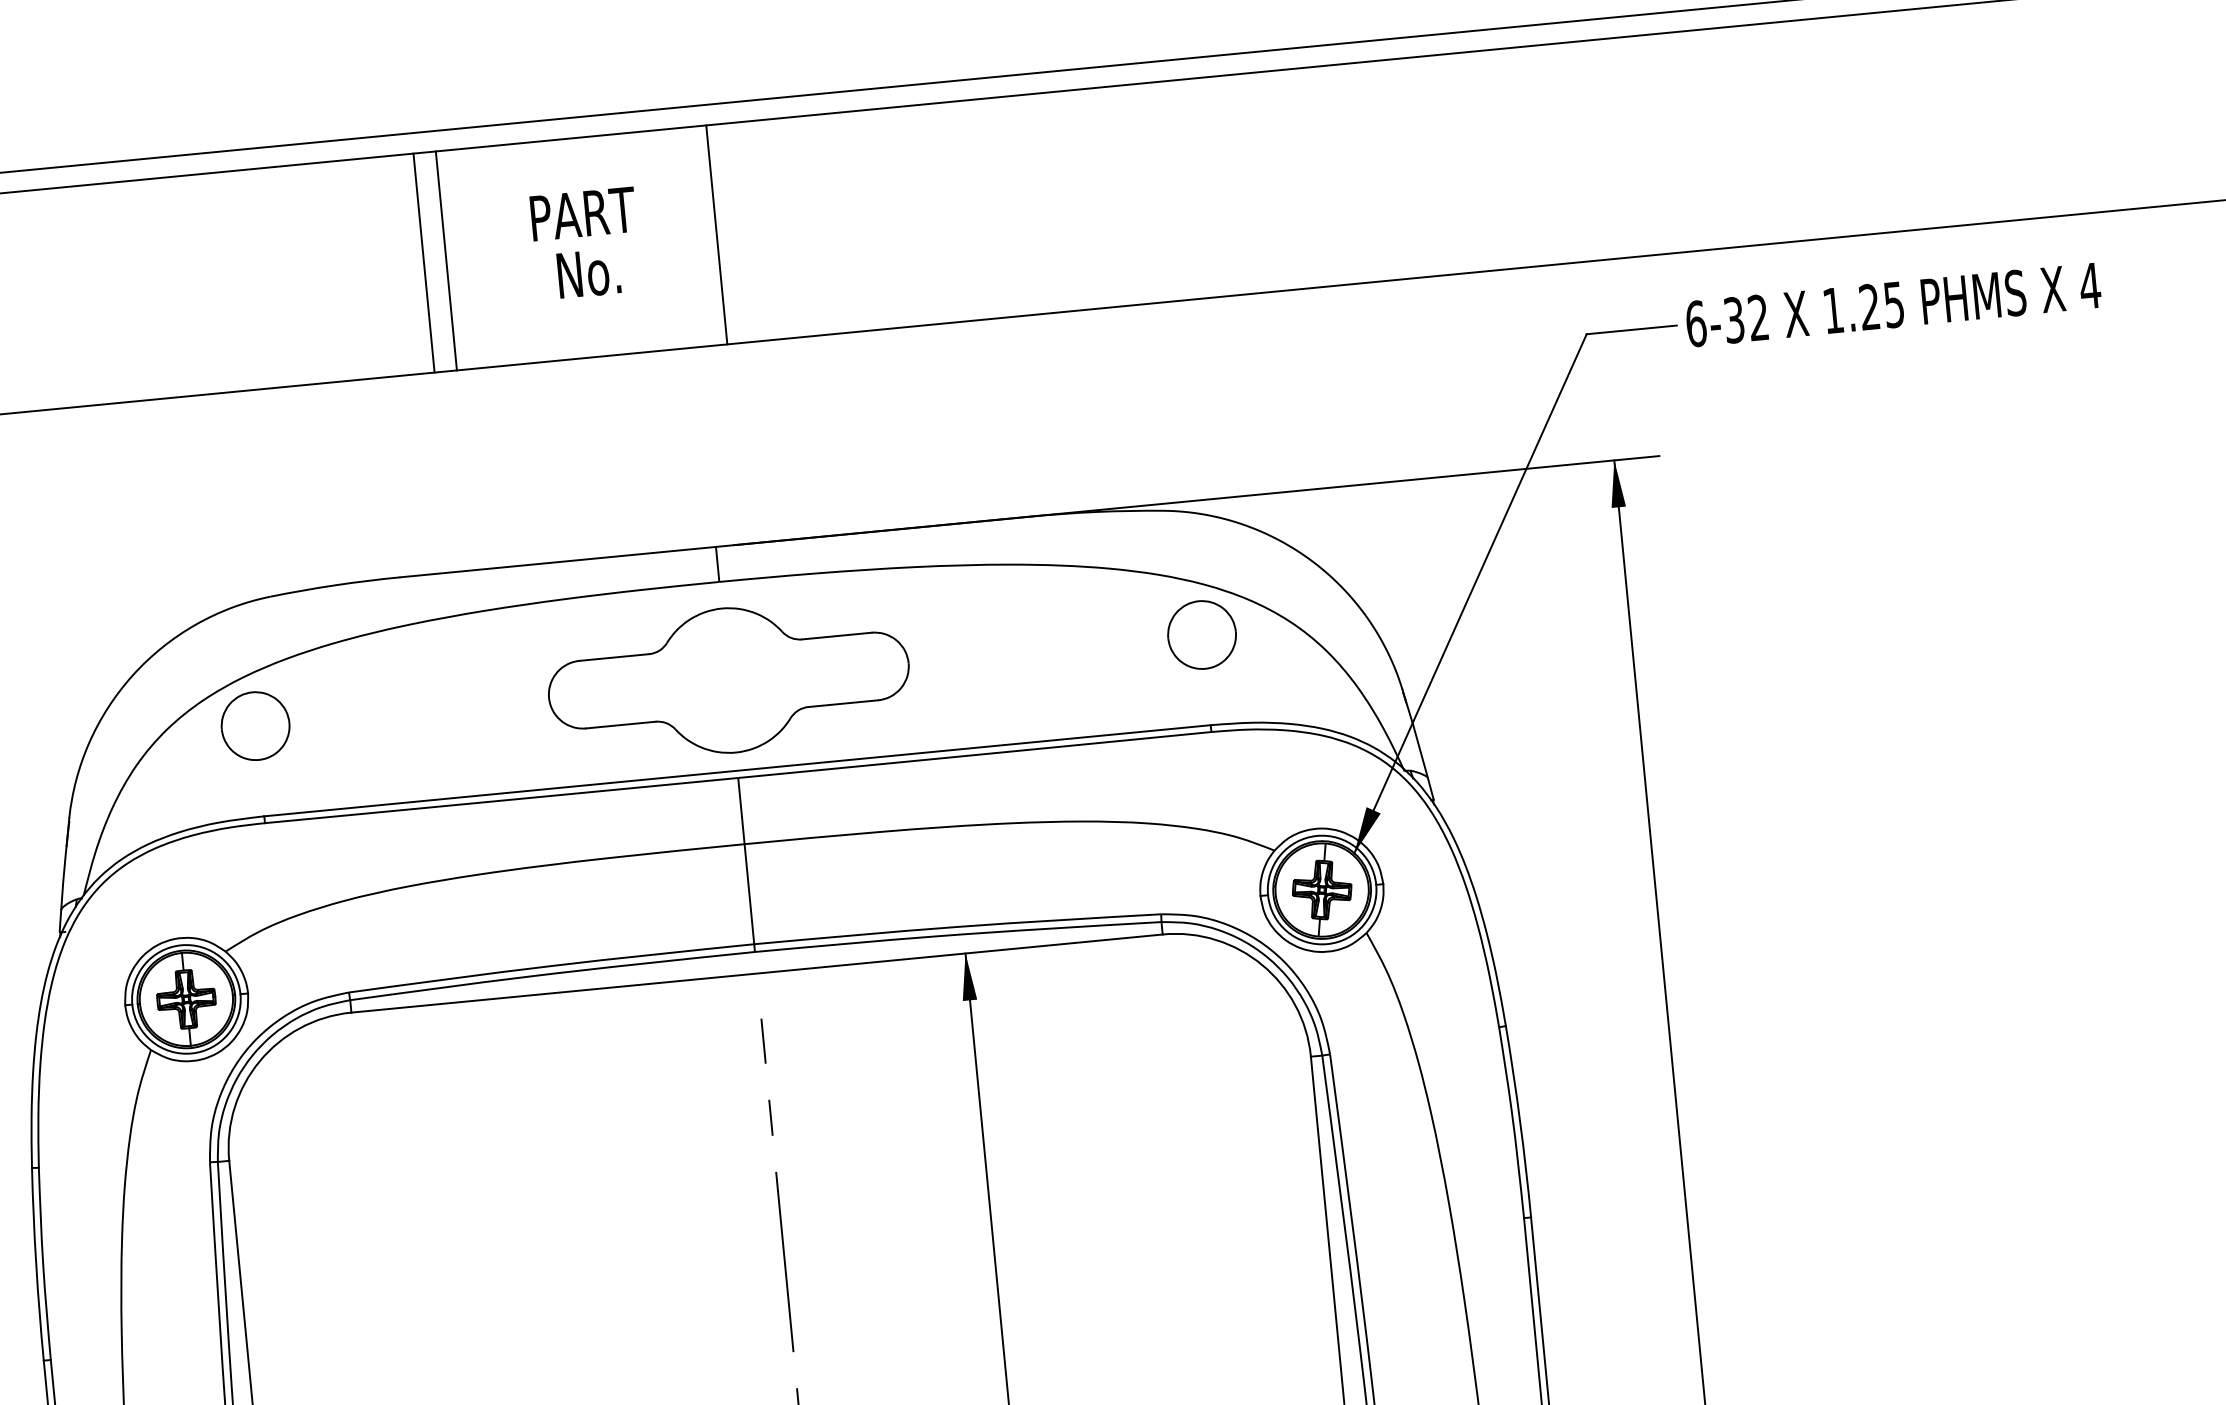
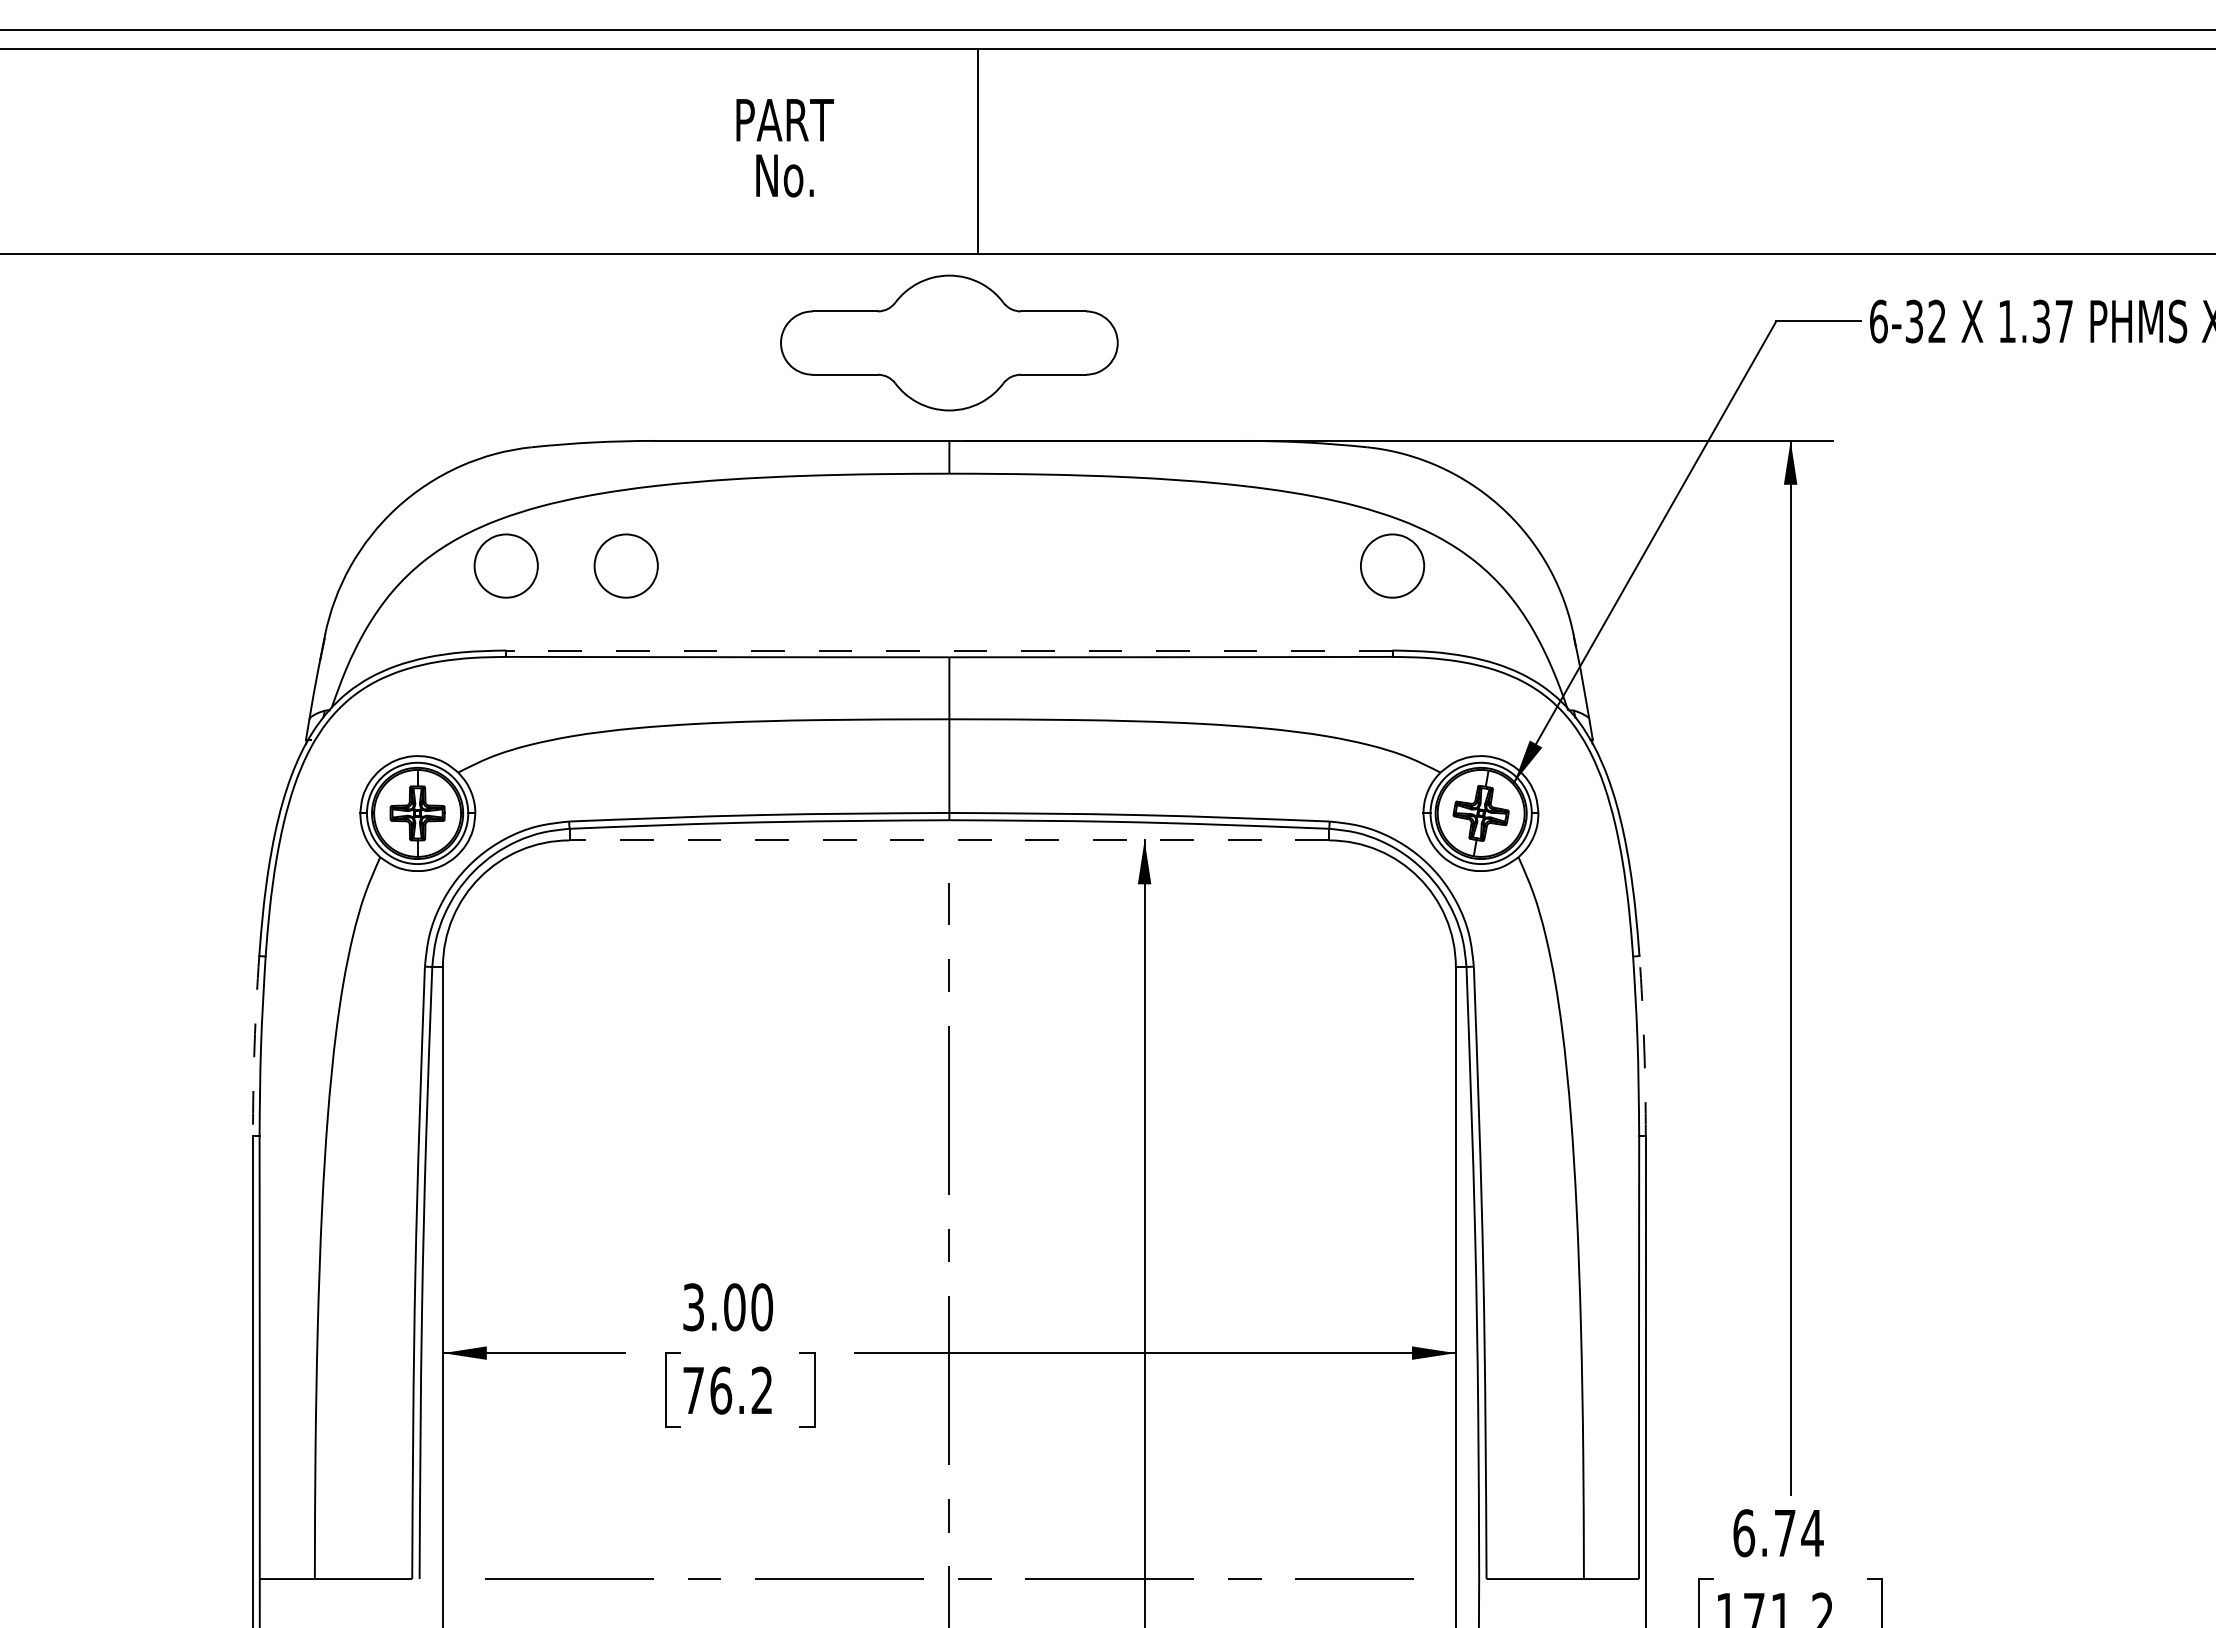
text: (585, 244) -> (784, 148), moved
line: (446, 261) -> (724, 151), removed
line: (423, 263) -> (703, 151), removed
text: (1881, 305) -> (2052, 321), 1.25 -> 1.37
part: (728, 679) -> (949, 342), moved
part: (382, 713) -> (625, 565), added
line: (736, 770) -> (948, 650), solid -> dashed
line: (757, 973) -> (949, 840), solid -> dashed
arc: (1520, 1121) -> (1644, 1045), solid -> dashed
arc: (36, 1263) -> (254, 1045), solid -> dashed

